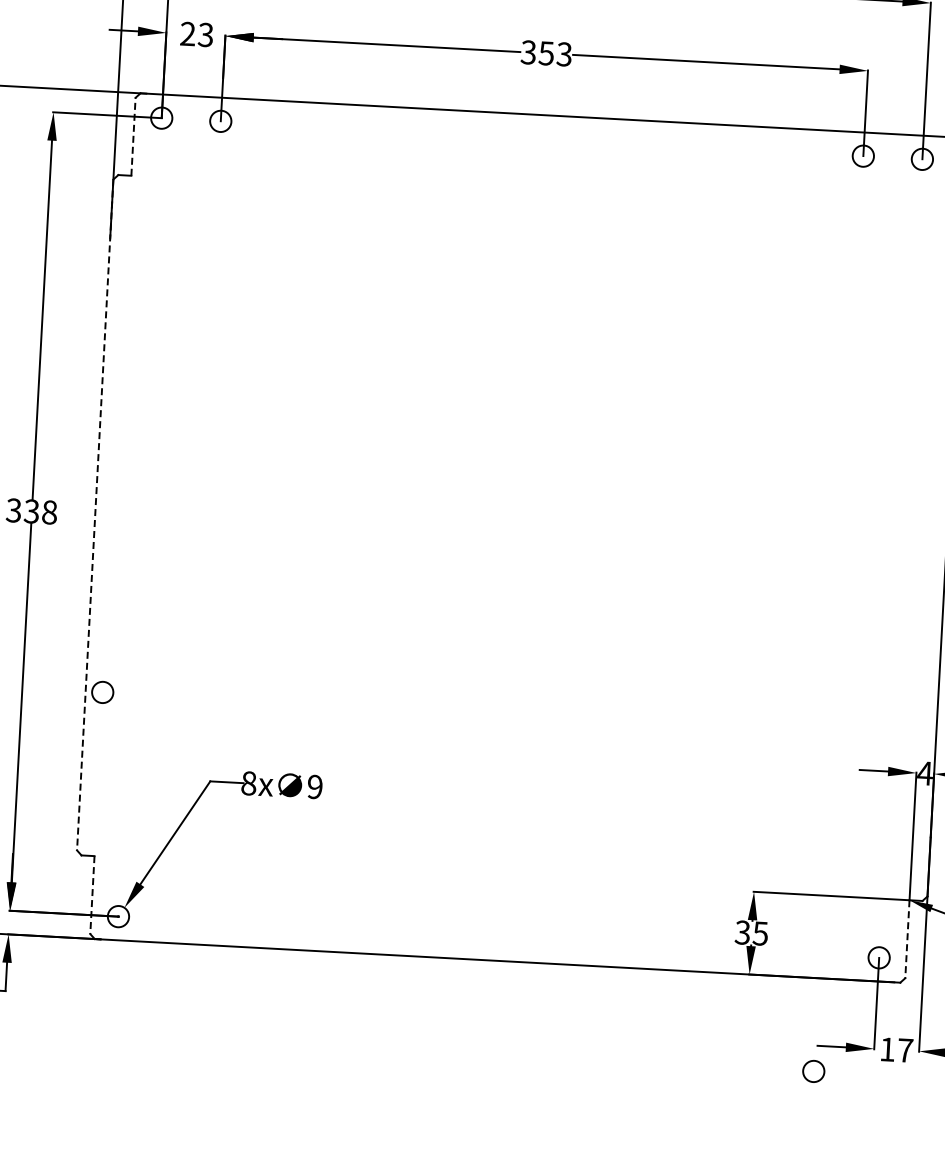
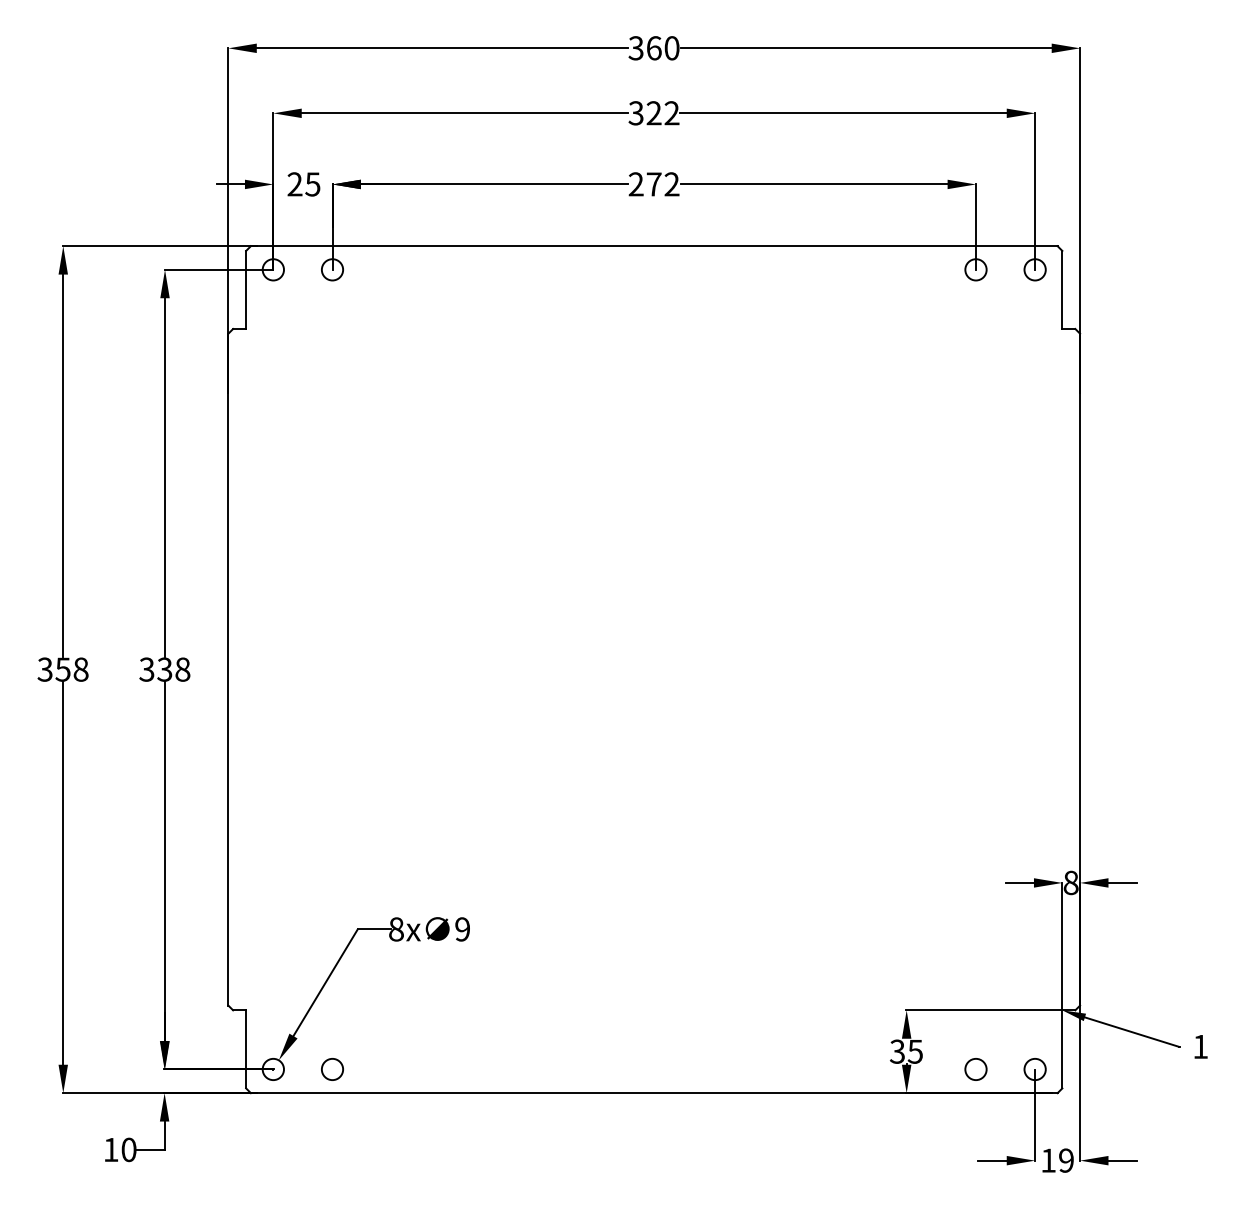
text: (206, 35) -> (313, 184), 23 -> 25
text: (545, 53) -> (653, 184), 353 -> 272
line: (133, 136) -> (246, 289), dashed -> solid
line: (95, 514) -> (228, 669), dashed -> solid
circle: (102, 692) -> (332, 1069), moved
text: (924, 773) -> (1070, 882), 4 -> 8
line: (92, 895) -> (246, 1049), dashed -> solid
line: (907, 939) -> (1062, 1049), dashed -> solid
text: (905, 1050) -> (1066, 1160), 17 -> 19
circle: (813, 1071) -> (975, 1069), moved

